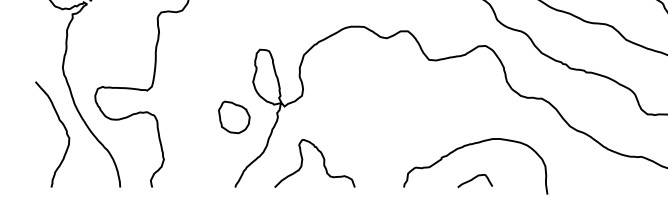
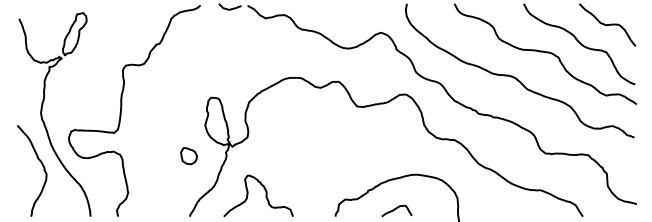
part: (233, 116) -> (188, 155), size x0.6

